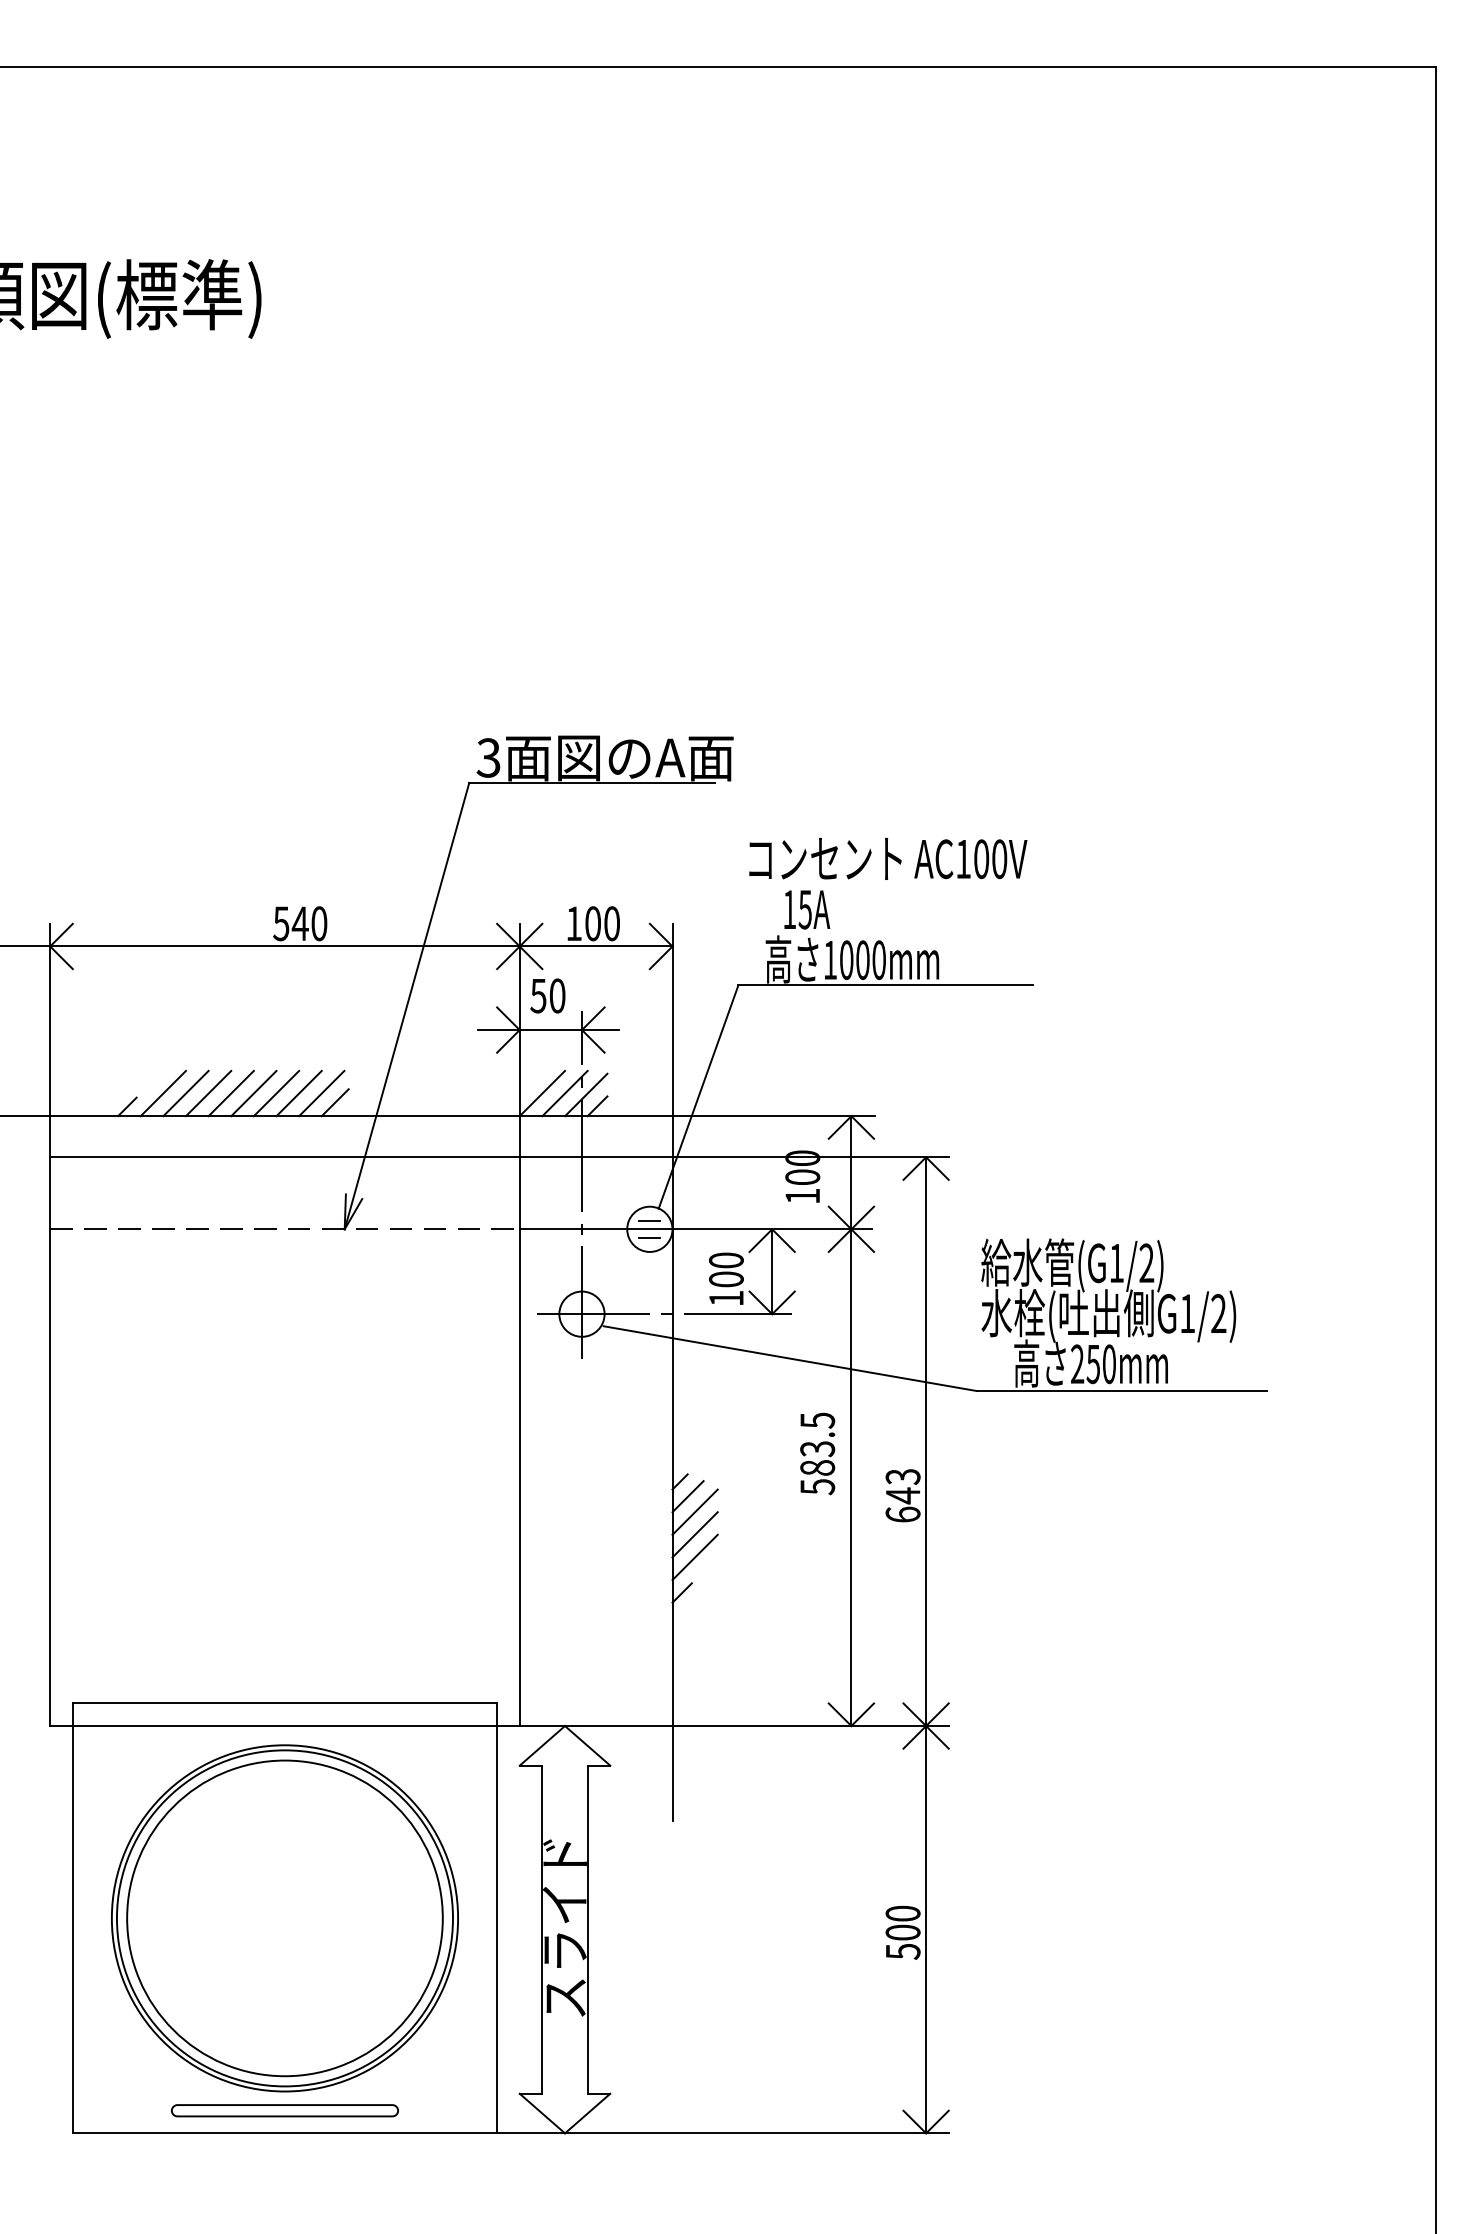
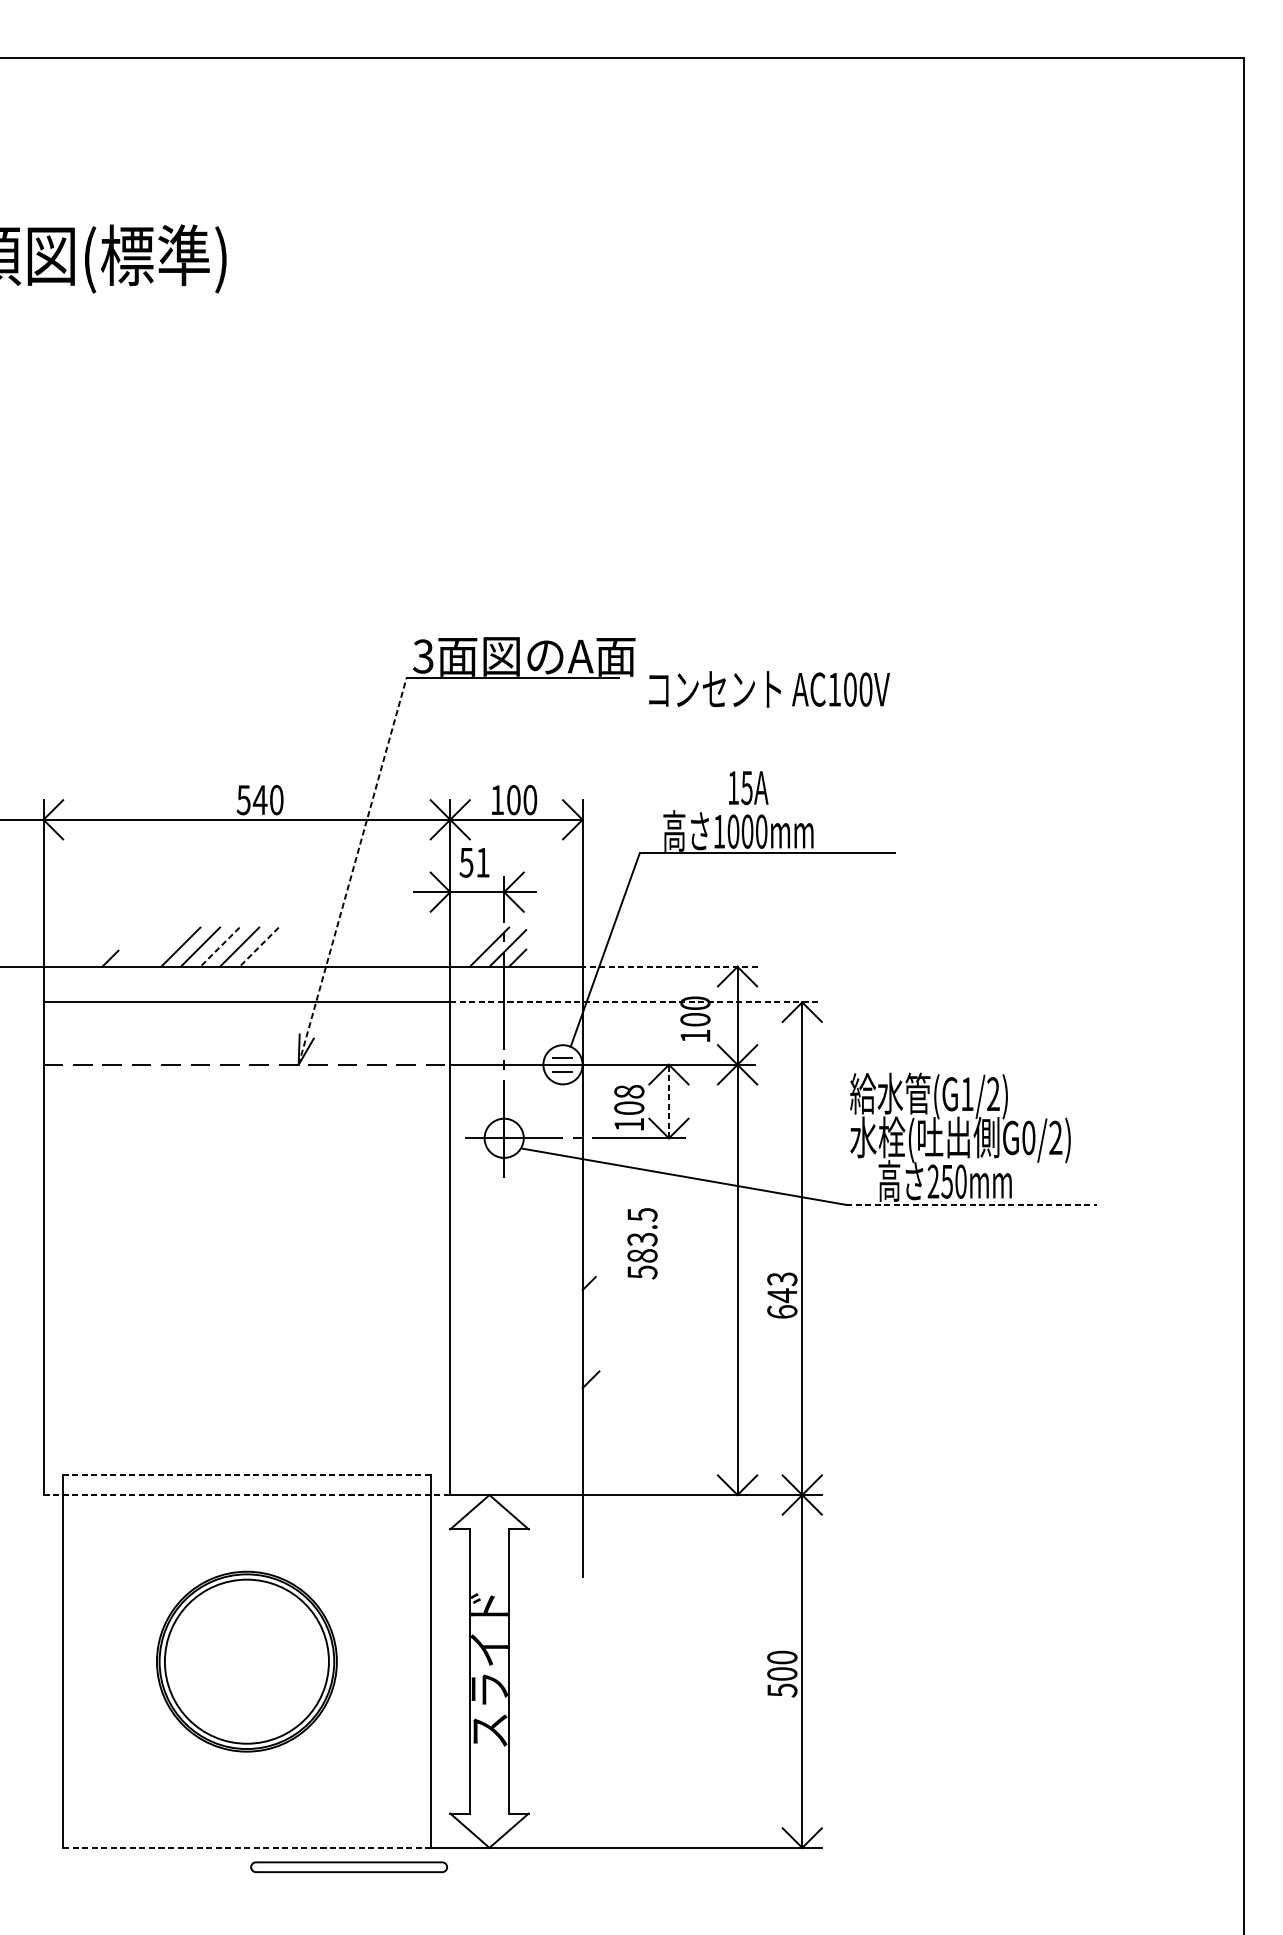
text: (888, 858) -> (769, 689), moved
text: (807, 909) -> (748, 787), moved
text: (557, 995) -> (482, 862), 50 -> 51
line: (407, 1006) -> (353, 871), solid -> dashed
line: (162, 1093) -> (140, 947), removed
line: (185, 1093) -> (160, 947), removed
line: (253, 1093) -> (219, 947), solid -> dashed
line: (298, 1093) -> (258, 947), solid -> dashed
line: (321, 1093) -> (278, 947), removed
line: (542, 1093) -> (469, 947), removed
line: (334, 1102) -> (289, 954), removed
line: (773, 1116) -> (670, 967), solid -> dashed
line: (734, 1157) -> (636, 1002), solid -> dashed
text: (726, 1260) -> (629, 1091), 100 -> 108
line: (772, 1271) -> (669, 1101), solid -> dashed
text: (1187, 1313) -> (1028, 1137), G1/2) -> G0/2)
line: (1122, 1391) -> (972, 1205), solid -> dashed
text: (817, 1453) -> (642, 1243), moved
line: (687, 1496) -> (595, 1296), removed
line: (694, 1511) -> (601, 1309), removed
line: (694, 1534) -> (601, 1329), removed
line: (694, 1557) -> (601, 1349), removed
line: (284, 1703) -> (246, 1475), solid -> dashed
line: (284, 1726) -> (246, 1495), solid -> dashed
part: (284, 1918) -> (246, 1661), size x0.6
part: (284, 2110) -> (348, 1867), moved
line: (285, 2133) -> (247, 1847), solid -> dashed

